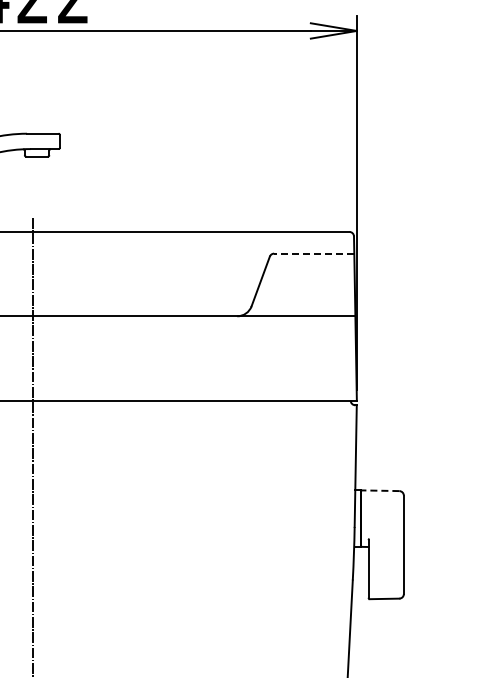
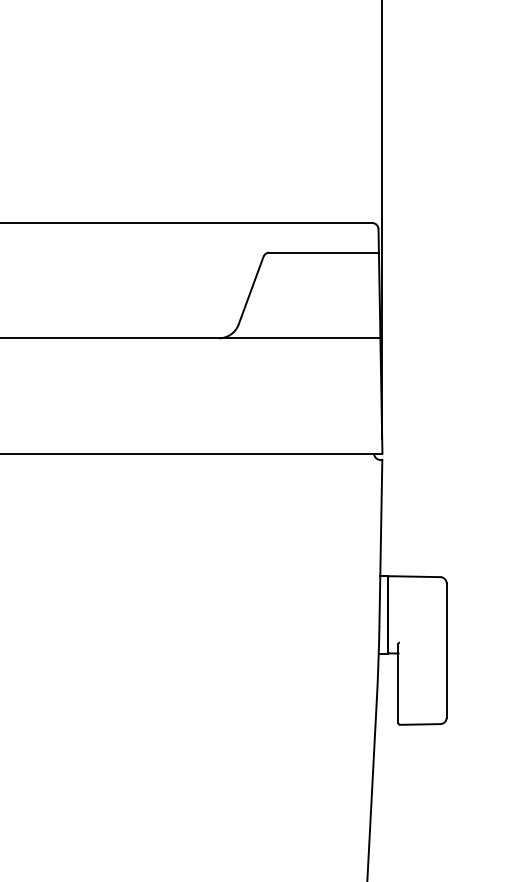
line: (313, 253) -> (323, 252), dashed -> solid
line: (380, 490) -> (414, 576), dashed -> solid

